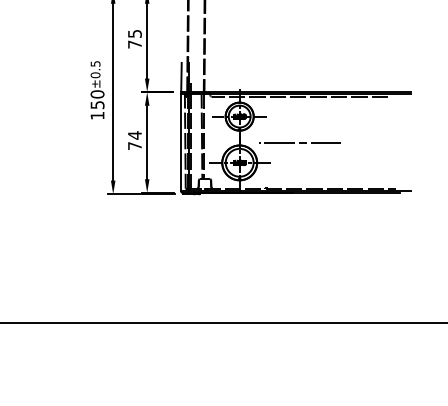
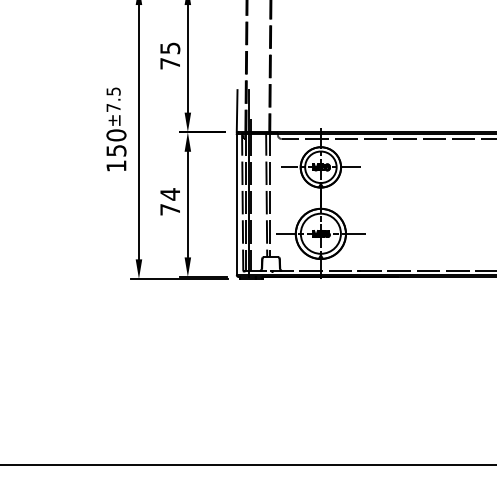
text: (95, 75) -> (113, 108), ±0.5 -> ±7.5
line: (299, 142) -> (406, 204), removed

